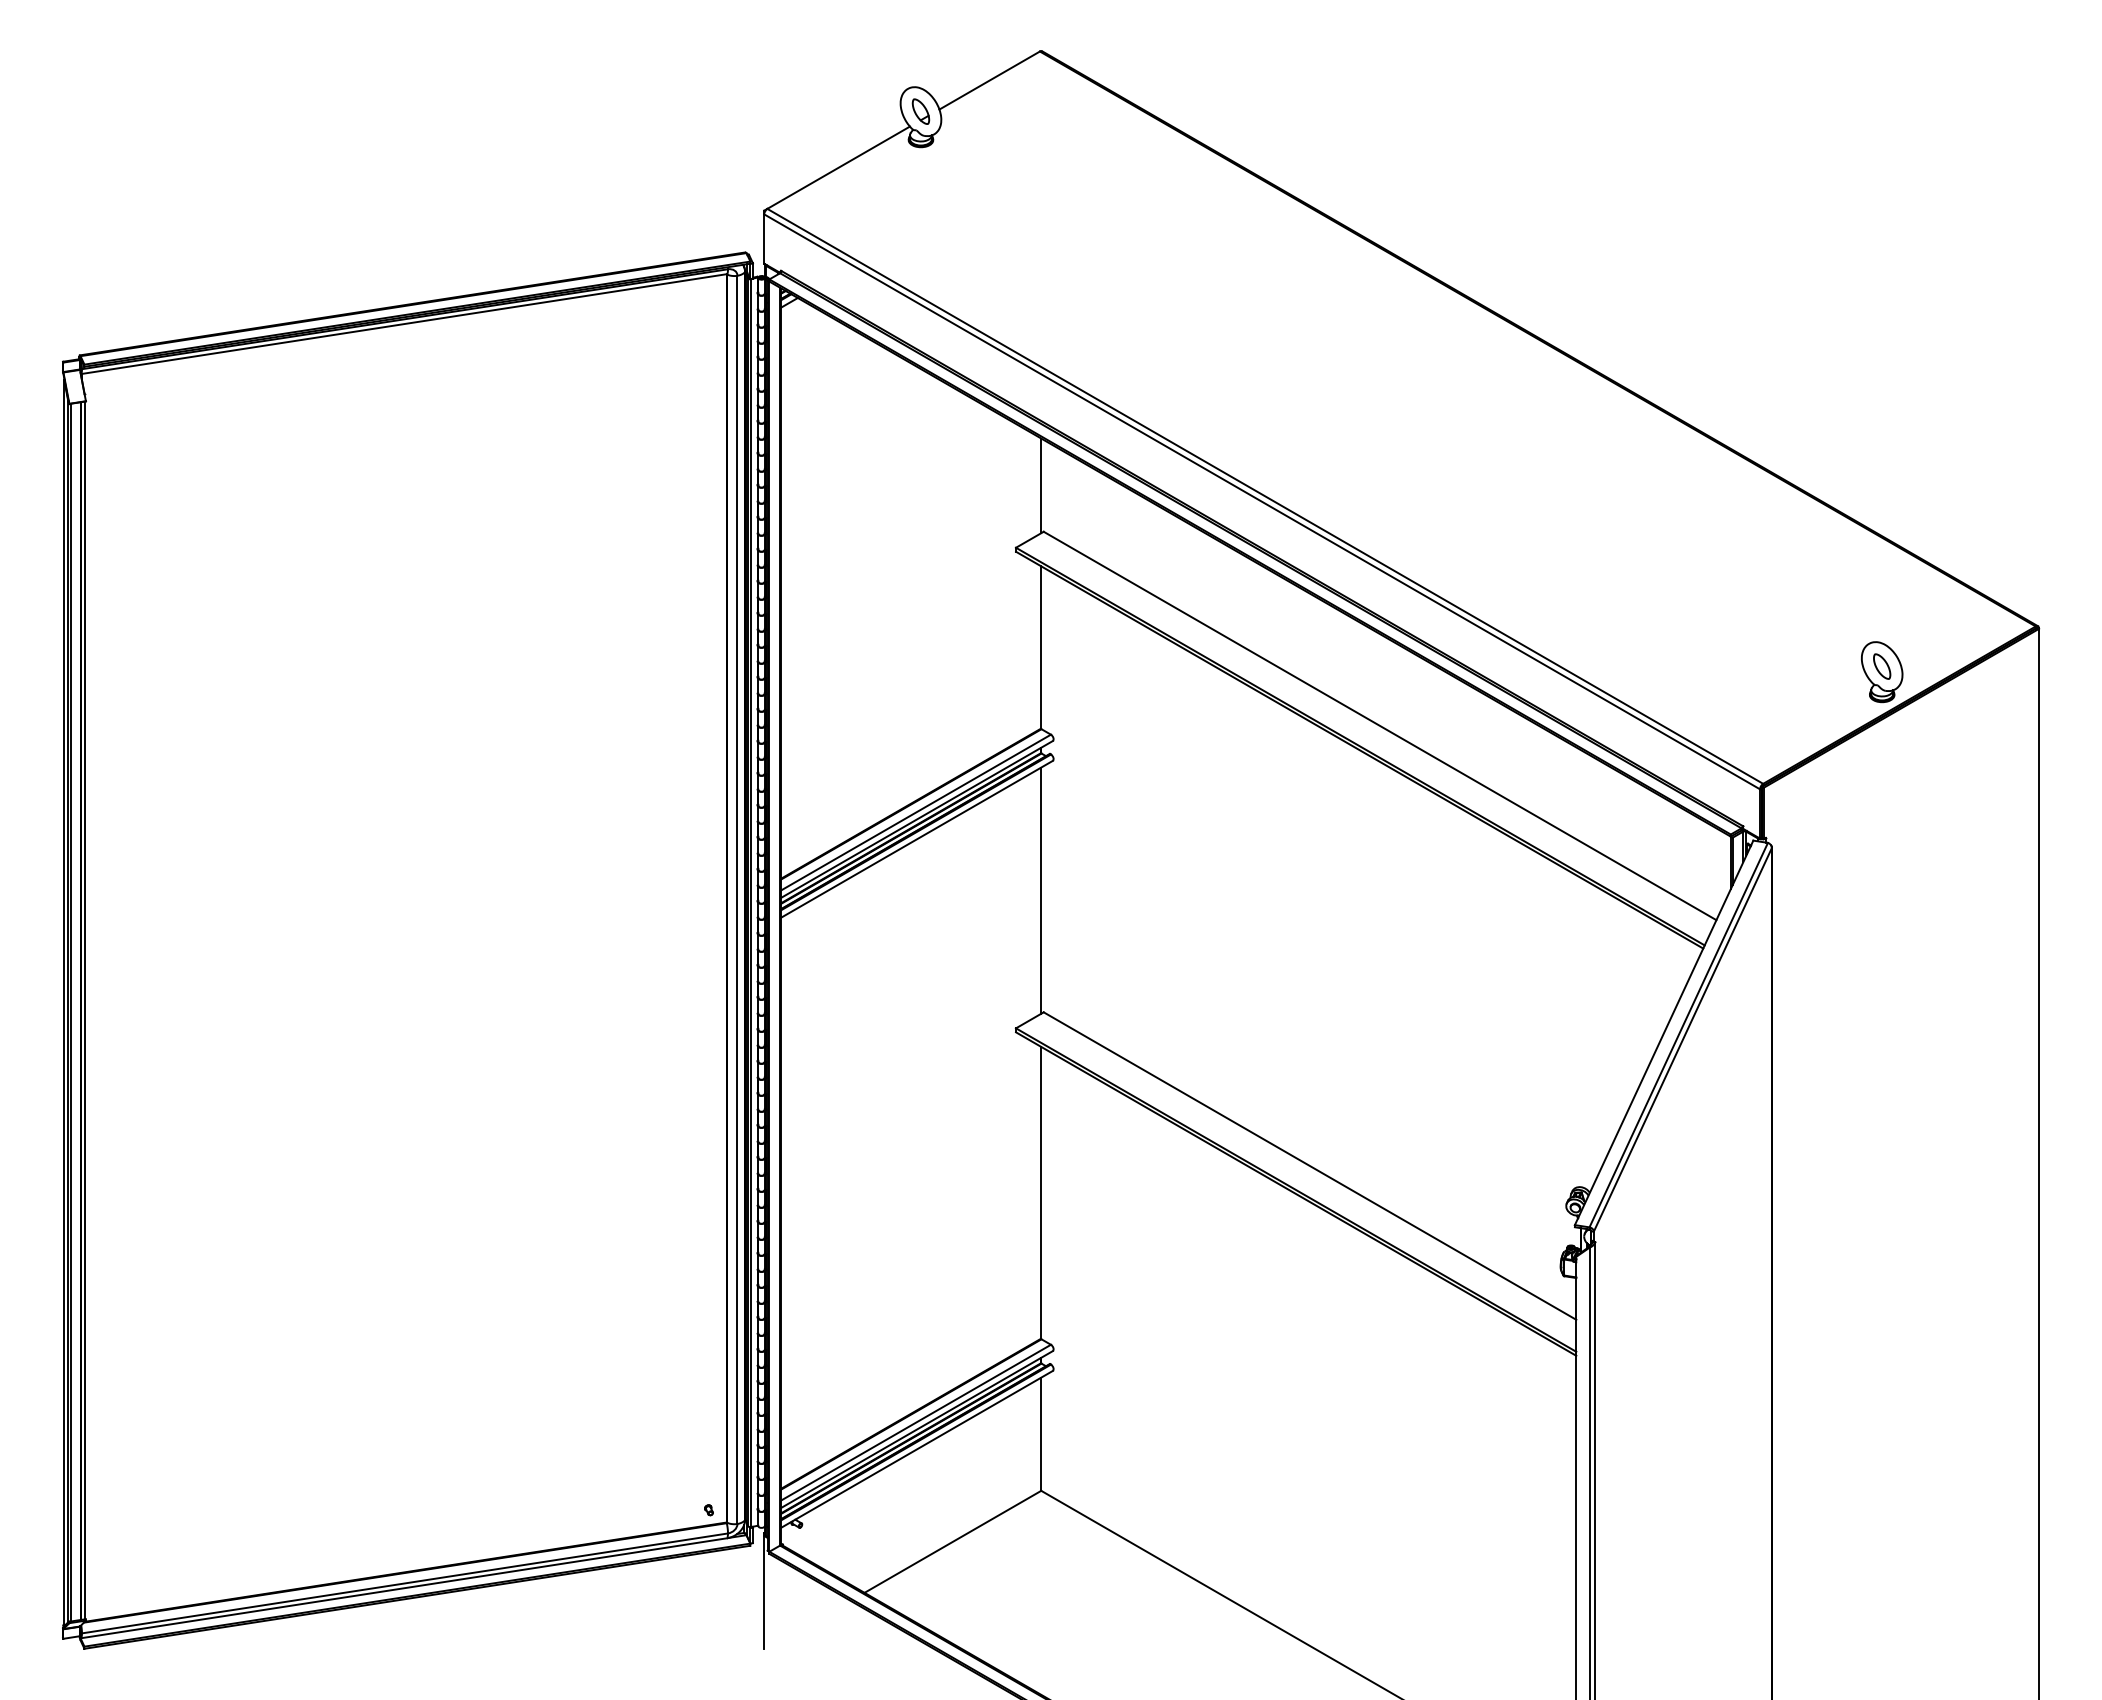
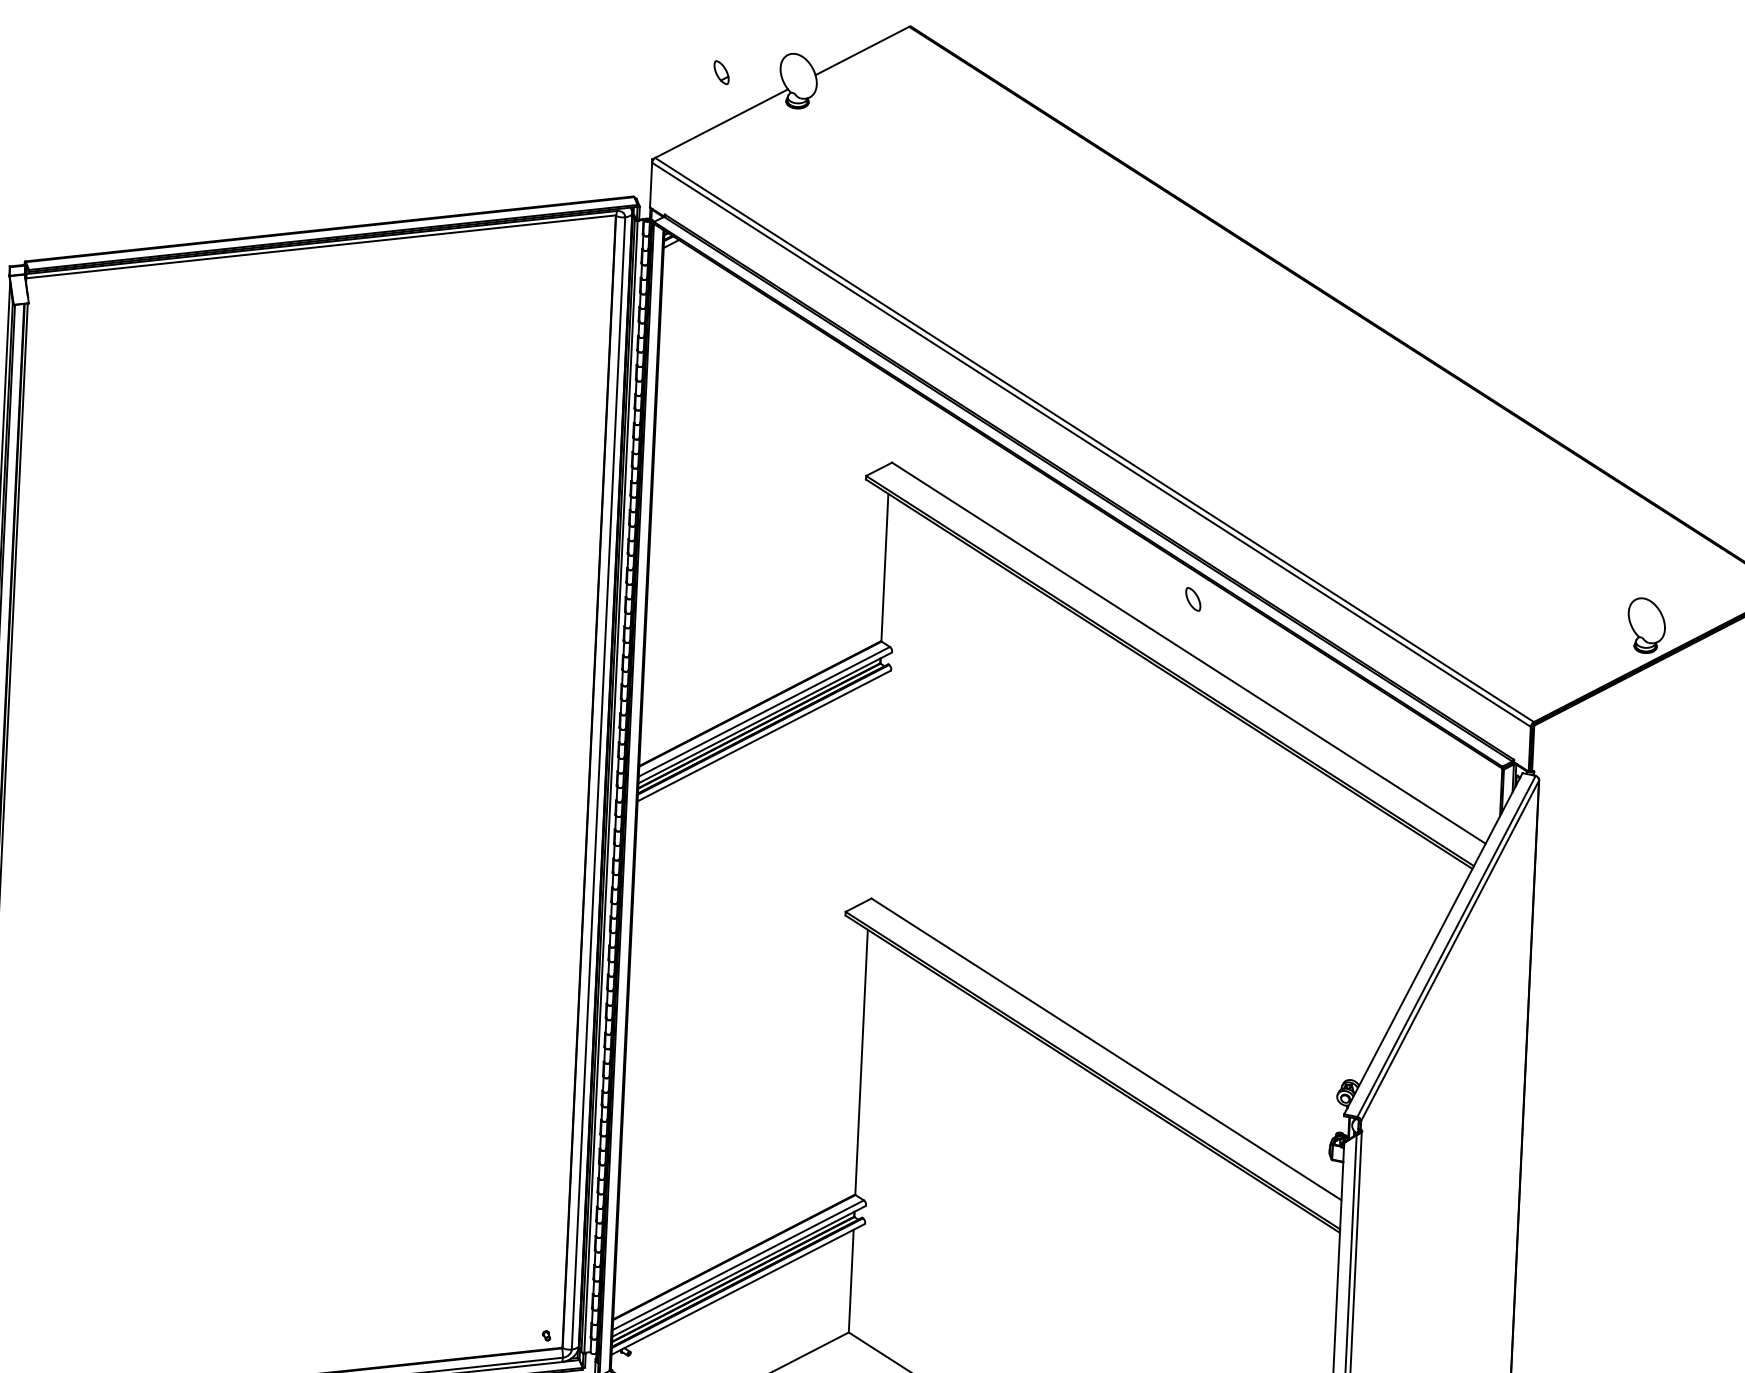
part: (920, 111) -> (721, 72), moved
line: (1041, 485) -> (892, 420), removed
part: (1882, 666) -> (1193, 599), moved
line: (1041, 890) -> (874, 787), removed

